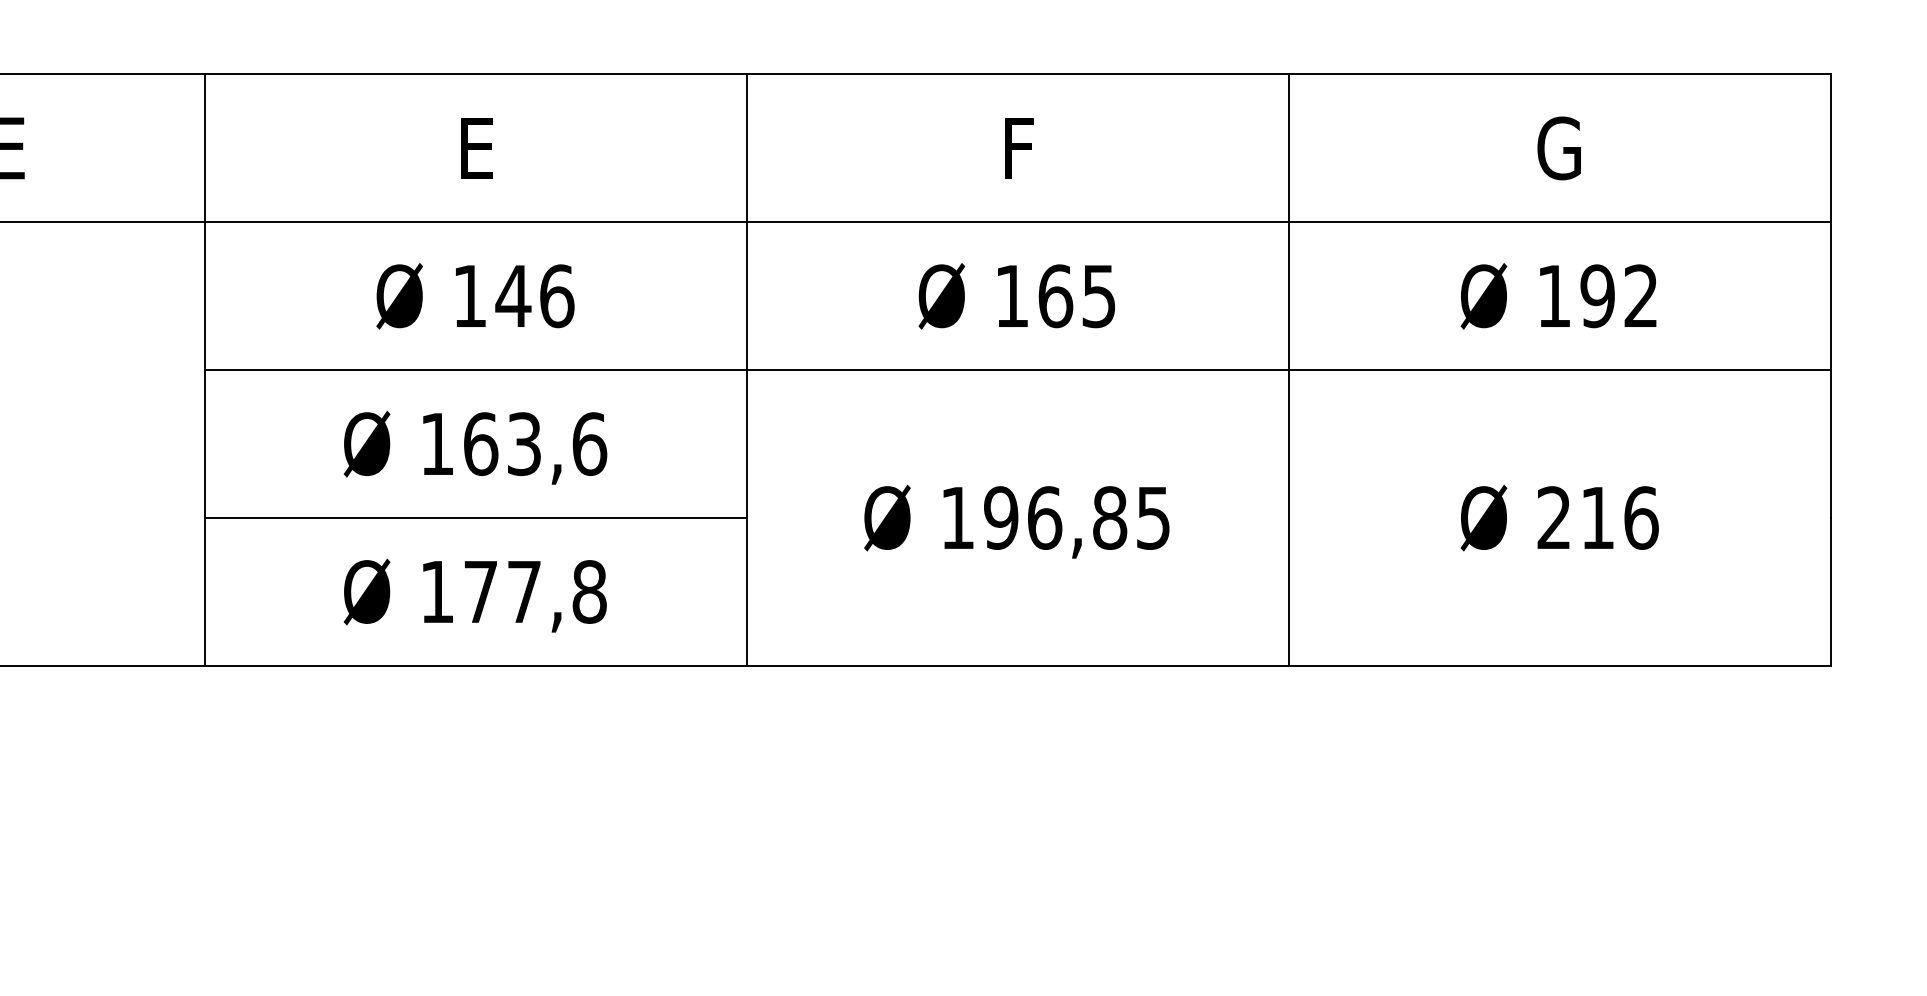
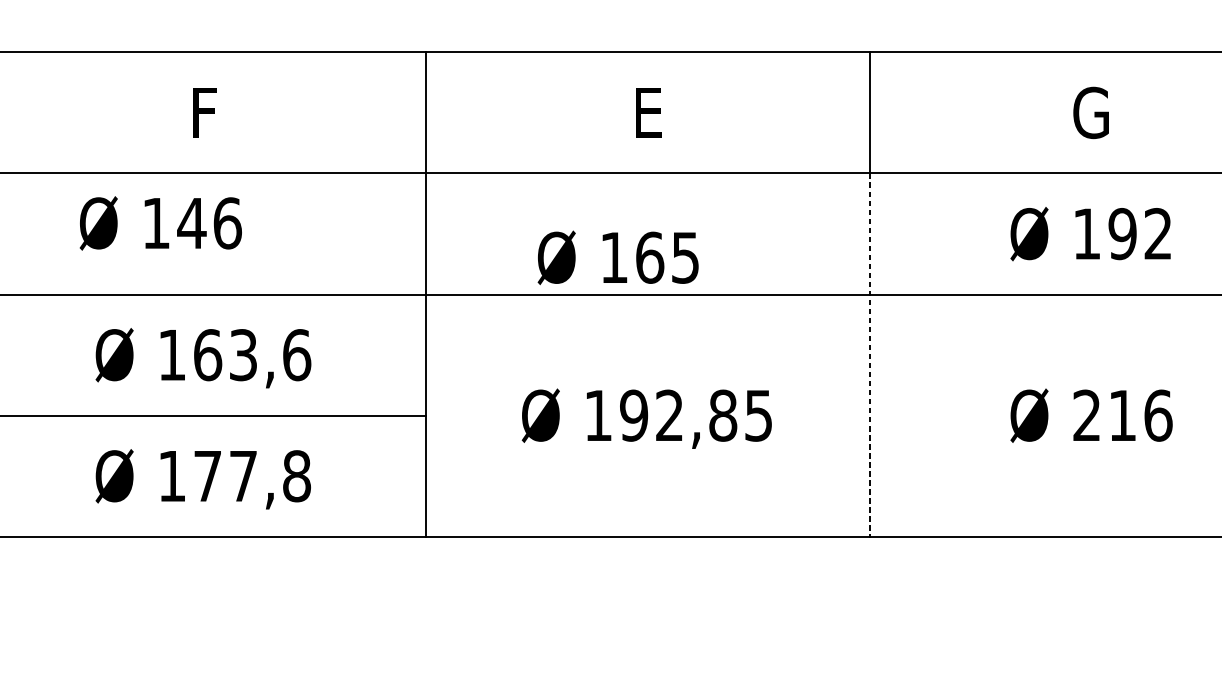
text: (476, 148) -> (204, 113), E -> F
text: (1018, 148) -> (648, 113), F -> E
text: (475, 296) -> (160, 223), moved
text: (1016, 296) -> (617, 257), moved
line: (1289, 444) -> (870, 355), solid -> dashed
text: (1045, 517) -> (670, 415), 196,85 -> 192,85

